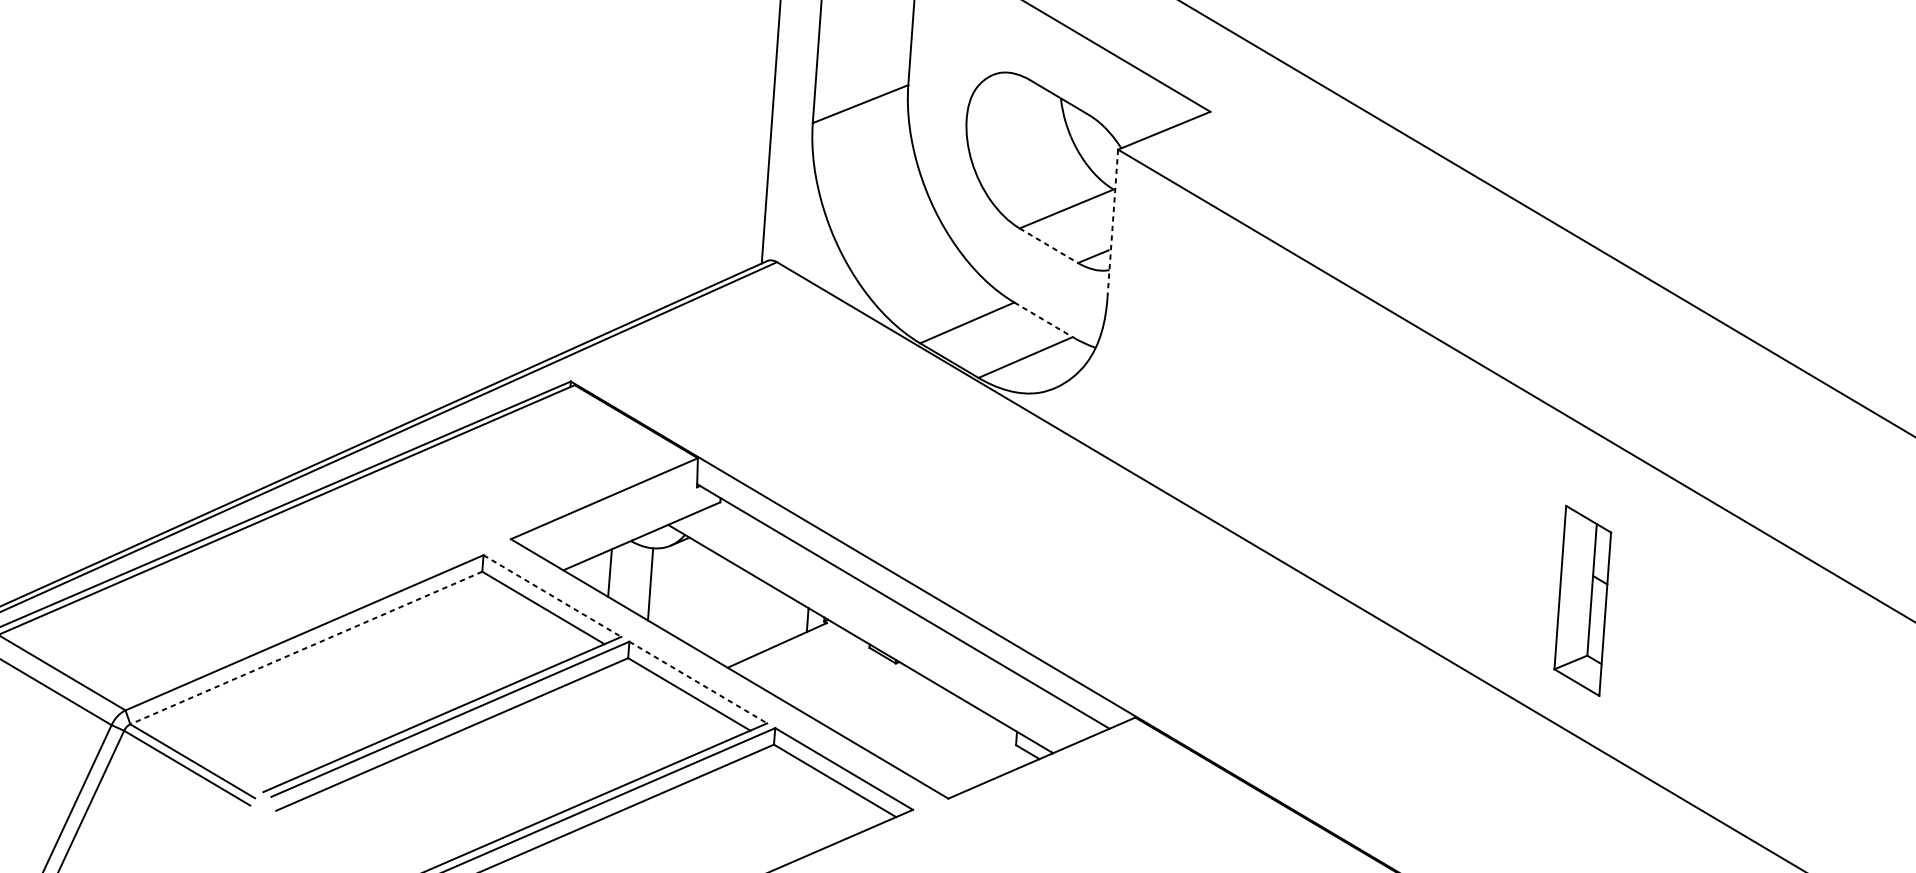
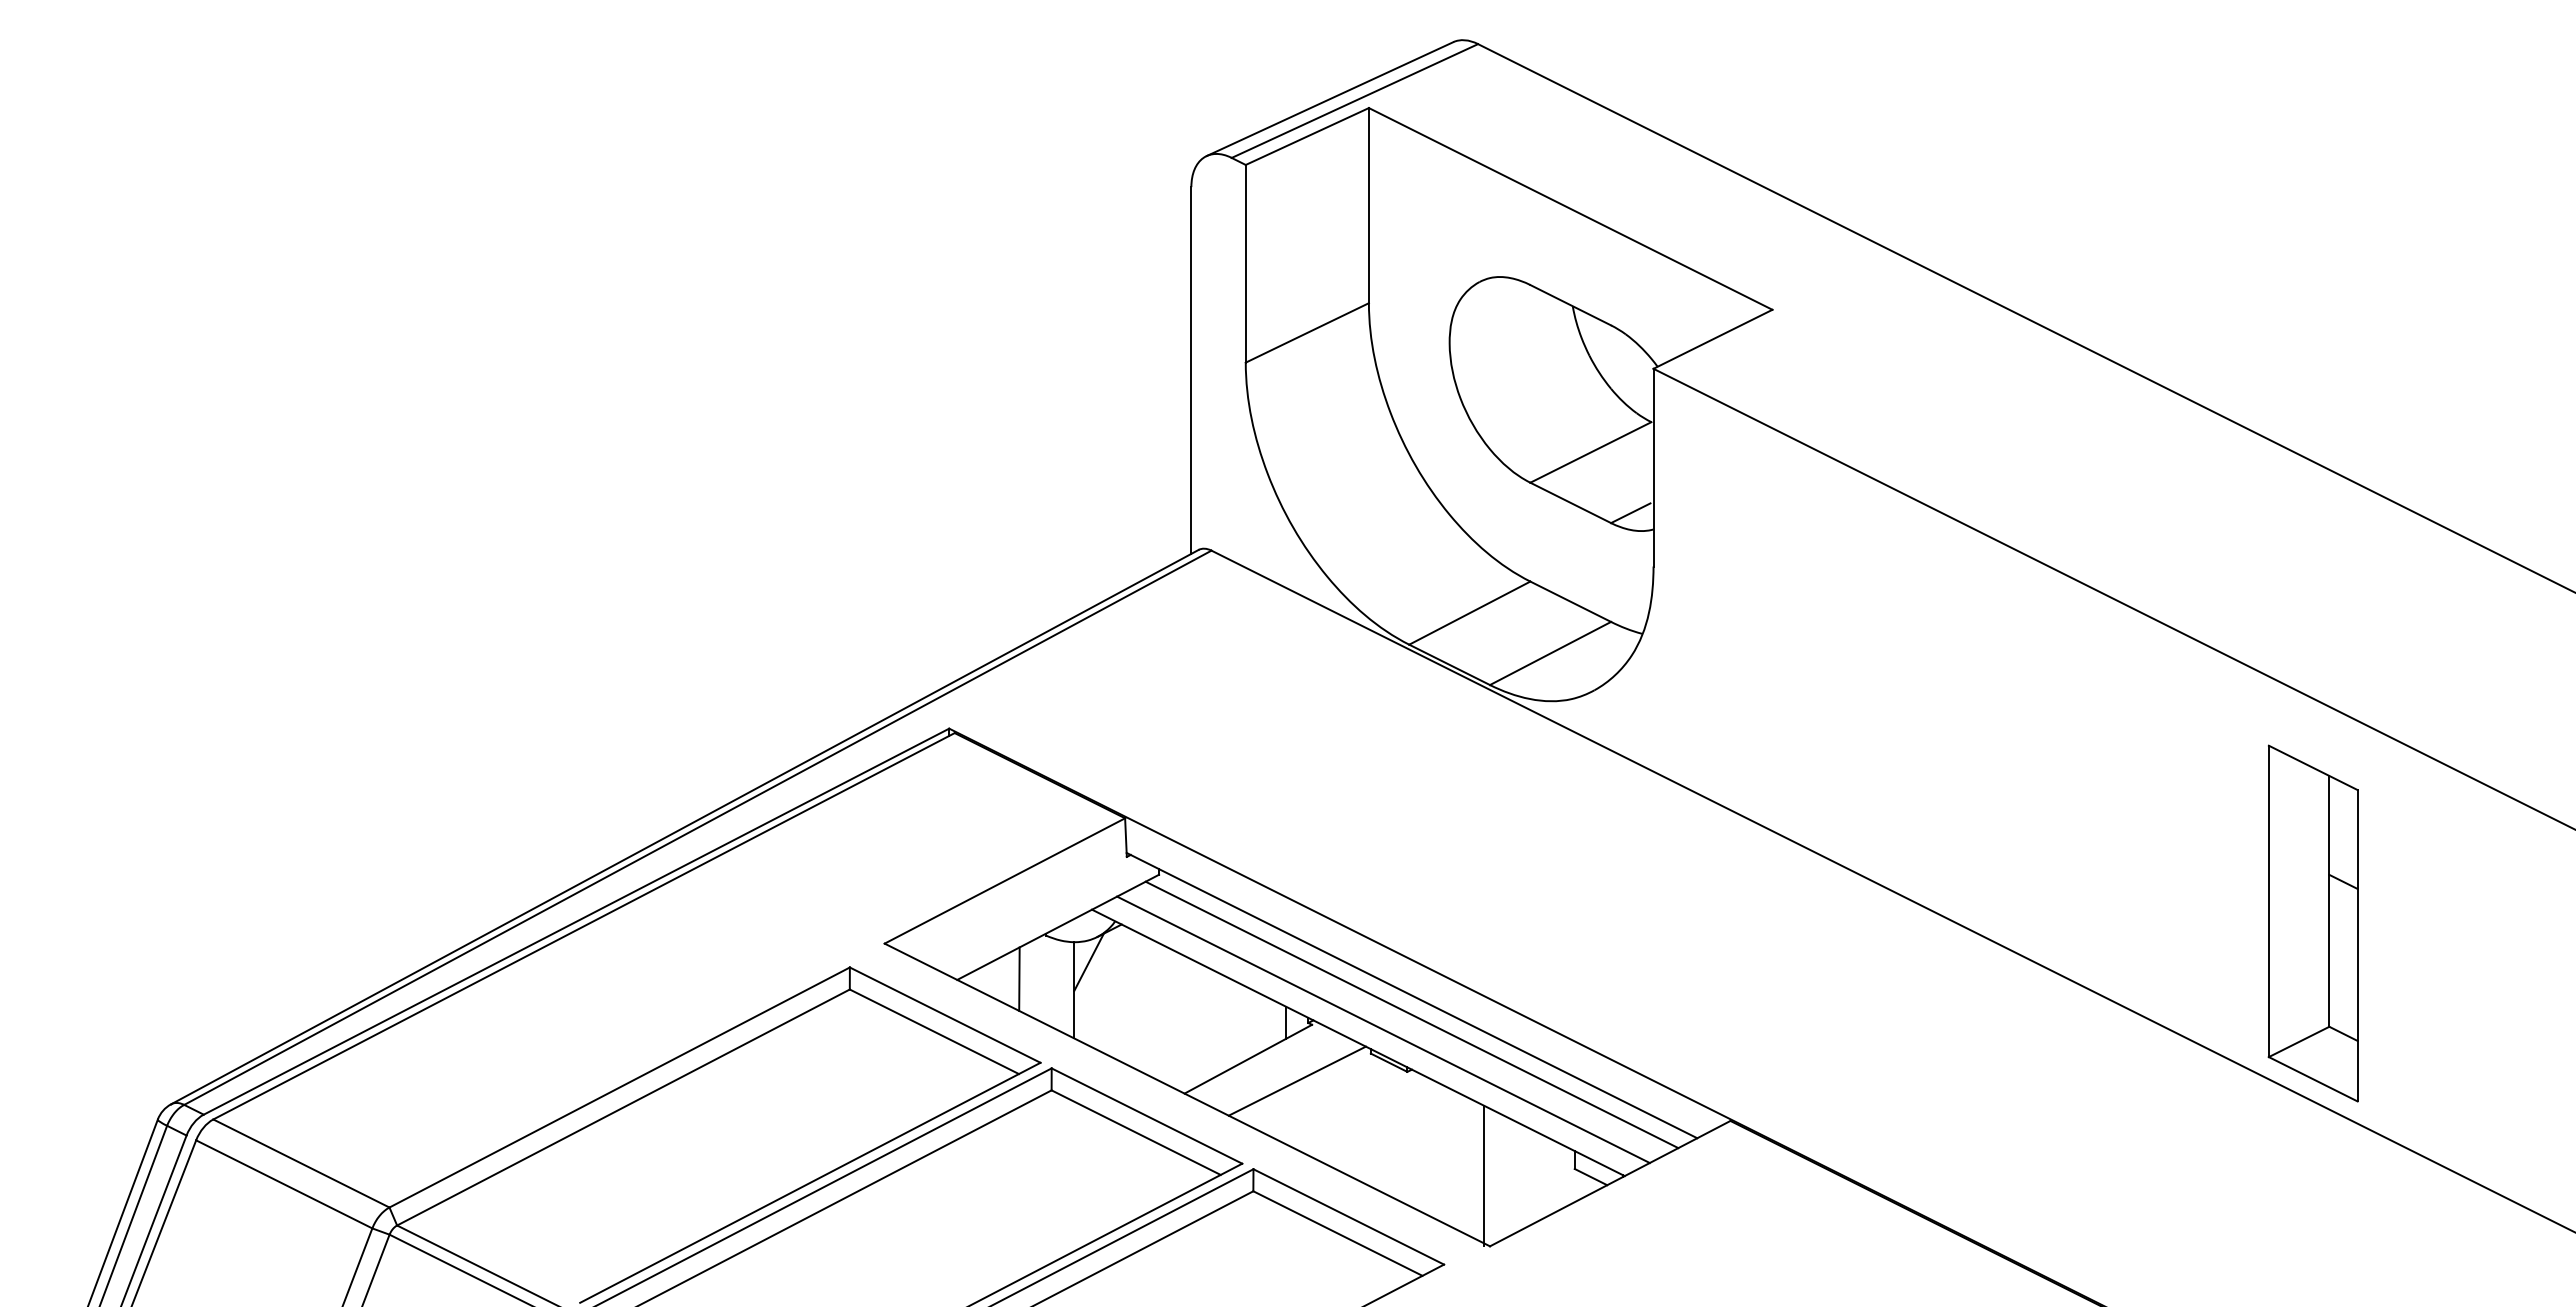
line: (1112, 223) -> (1653, 467), dashed -> solid
line: (1049, 246) -> (1571, 503), dashed -> solid
line: (1044, 319) -> (1571, 601), dashed -> solid
line: (662, 563) -> (1088, 961), added
line: (552, 596) -> (945, 1015), dashed -> solid
part: (1582, 600) -> (2312, 923), size x1.43
line: (902, 620) -> (1411, 1014), added
line: (880, 630) -> (1383, 1029), added
line: (306, 648) -> (623, 1107), dashed -> solid
line: (812, 663) -> (1296, 1080), added
line: (697, 682) -> (1146, 1116), dashed -> solid
line: (947, 745) -> (1483, 1175), added

